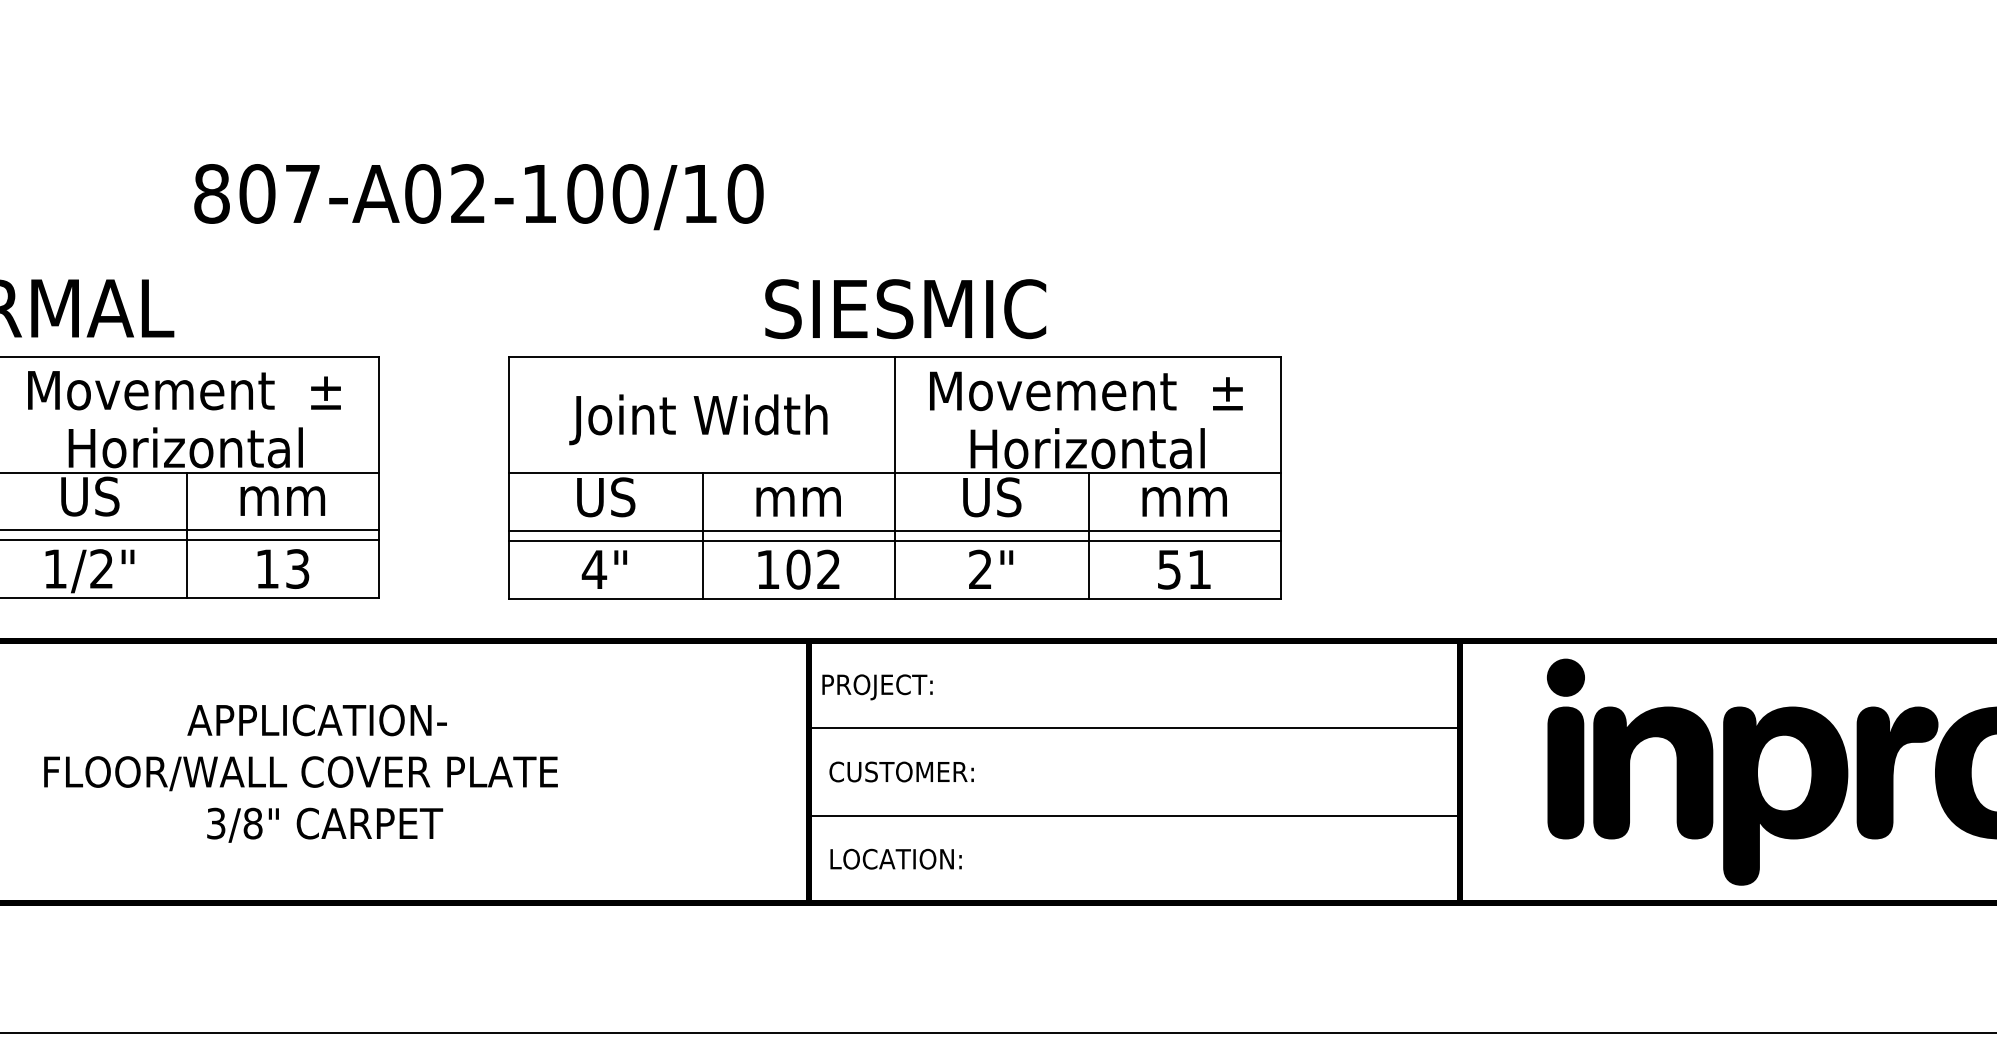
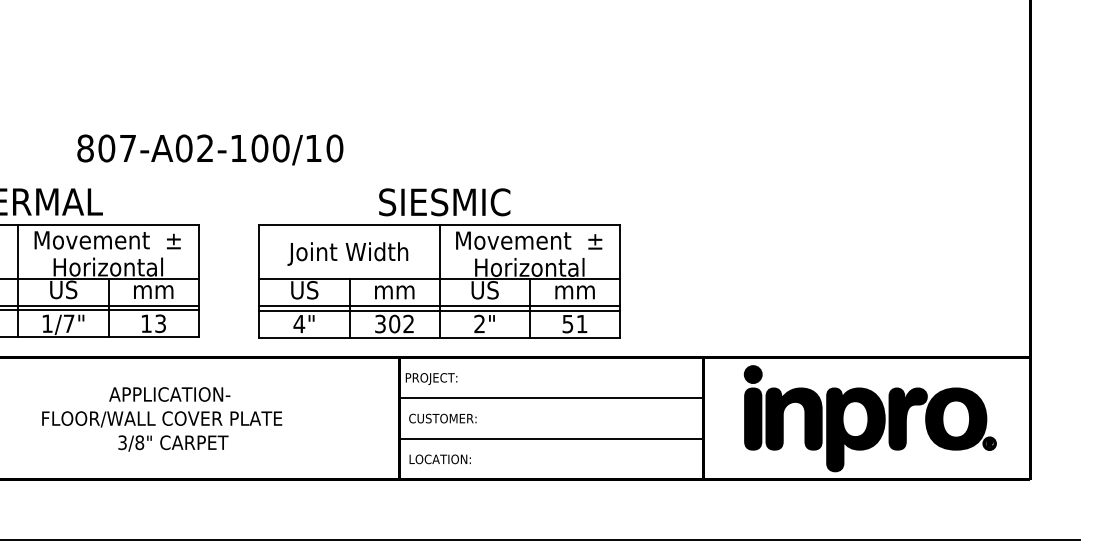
text: (479, 196) -> (210, 149), moved
text: (100, 568) -> (68, 323), 1/2" -> 1/7"
text: (768, 568) -> (380, 323), 102 -> 302

